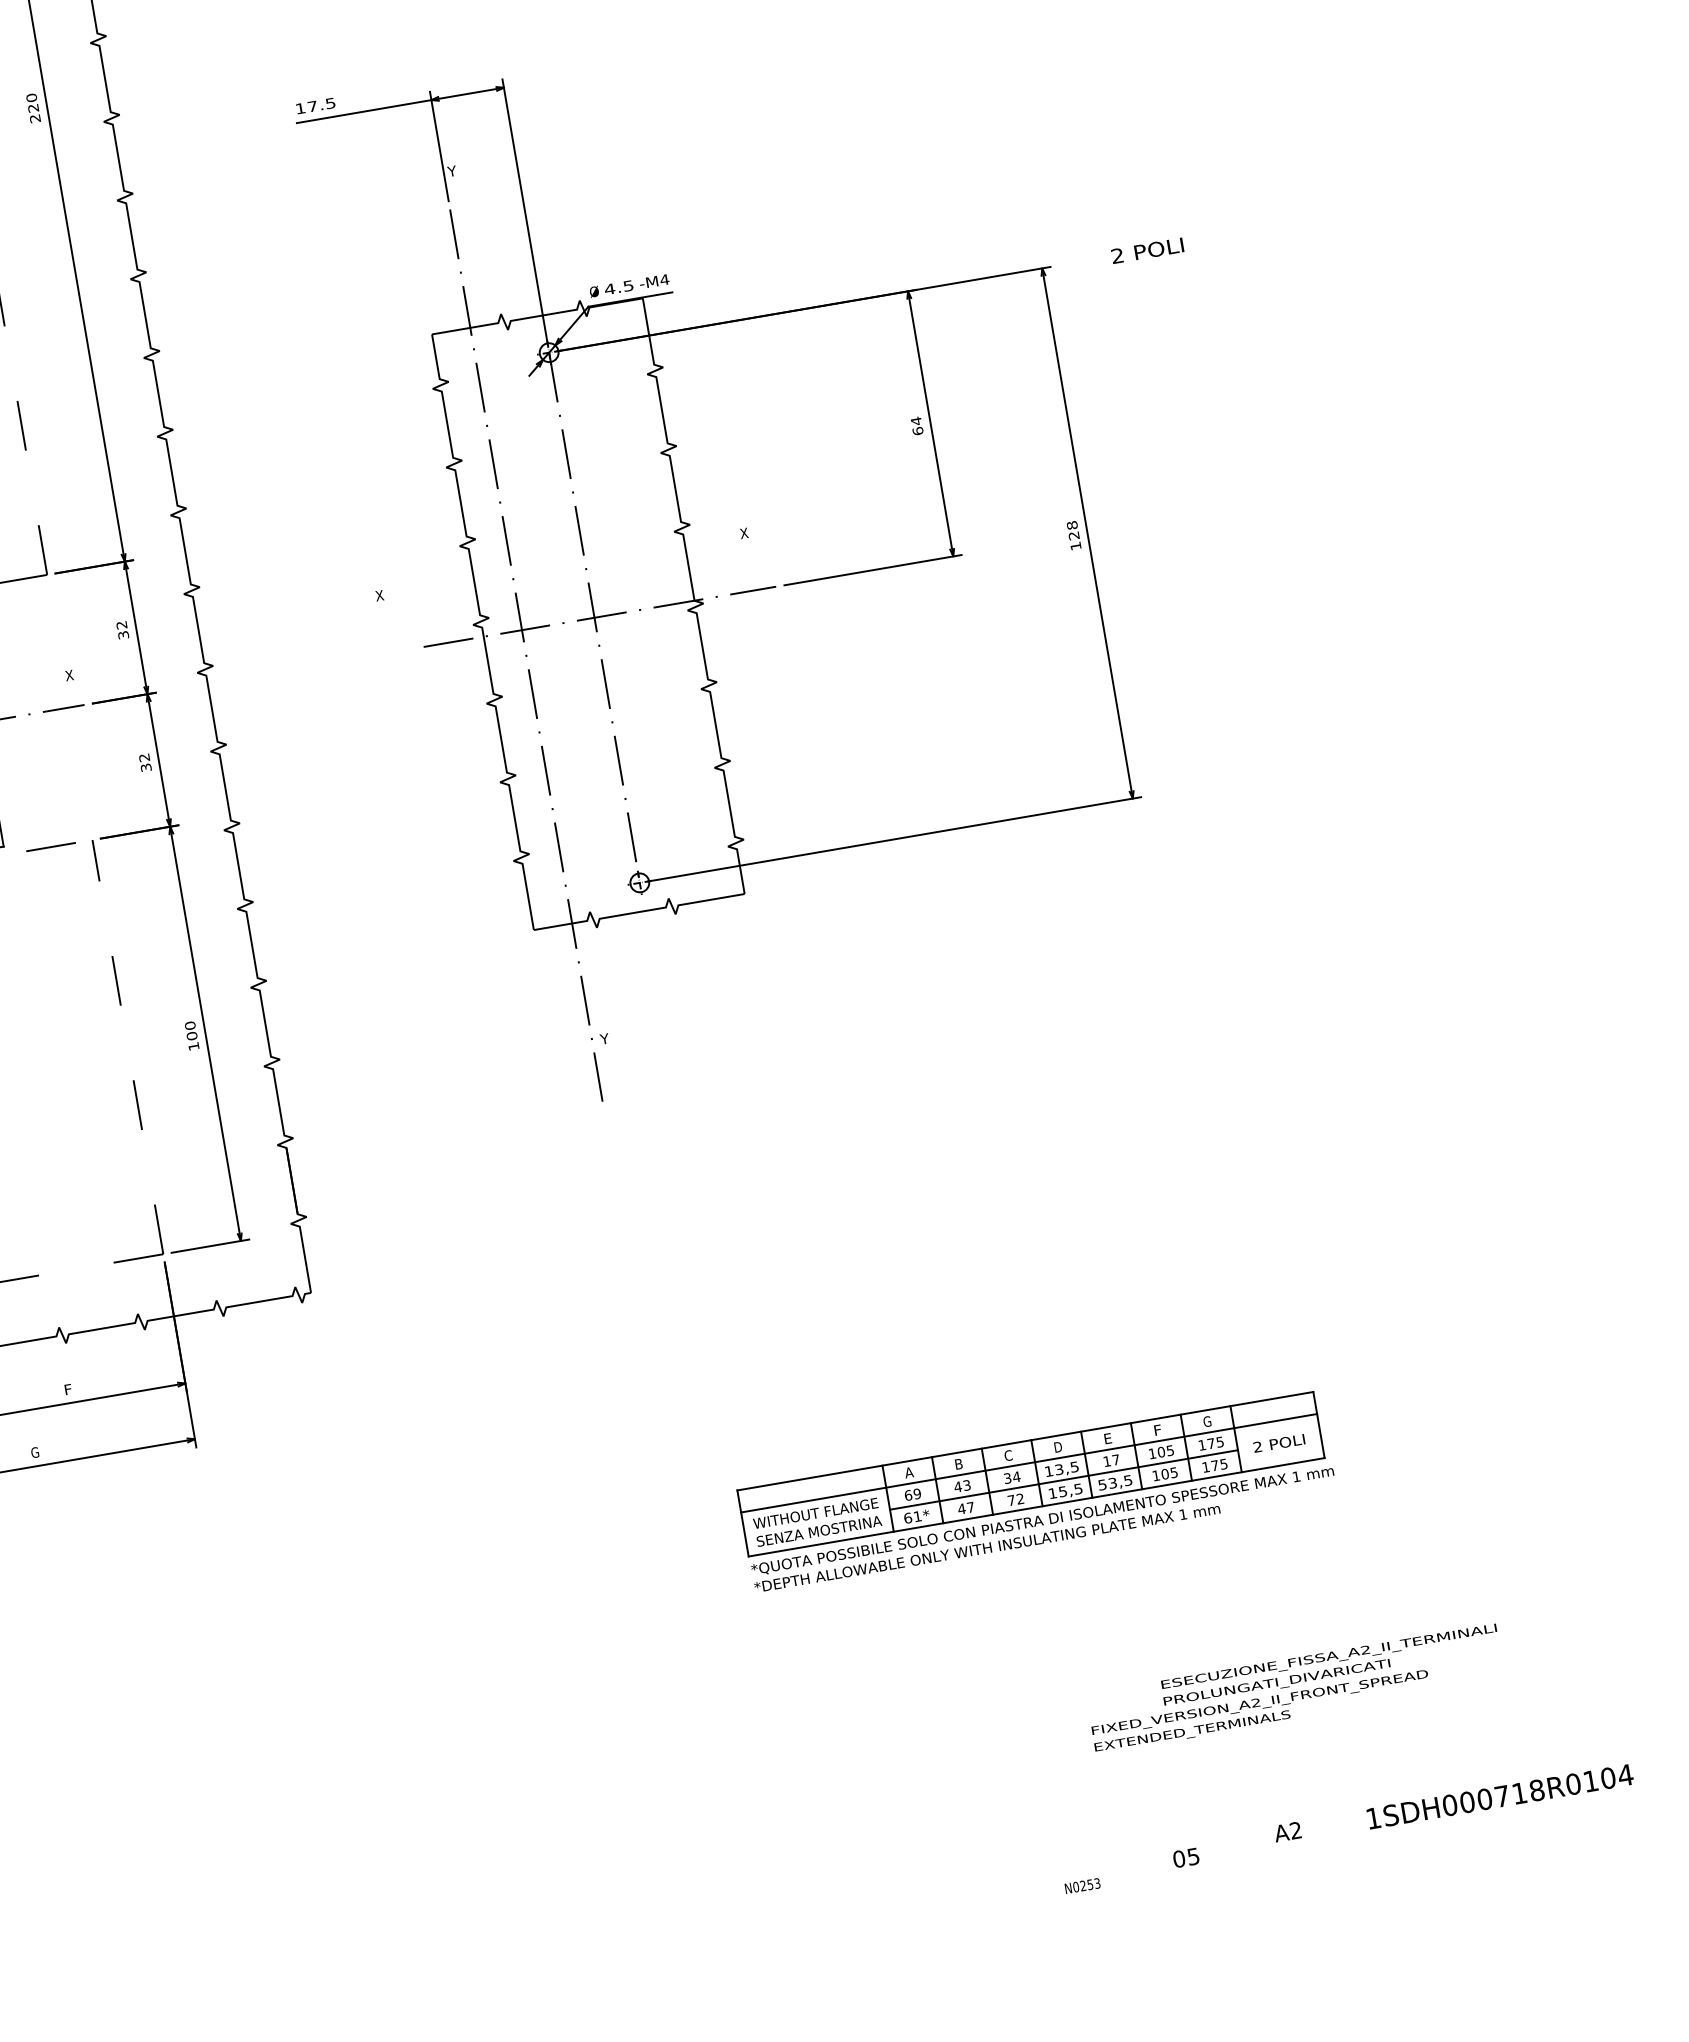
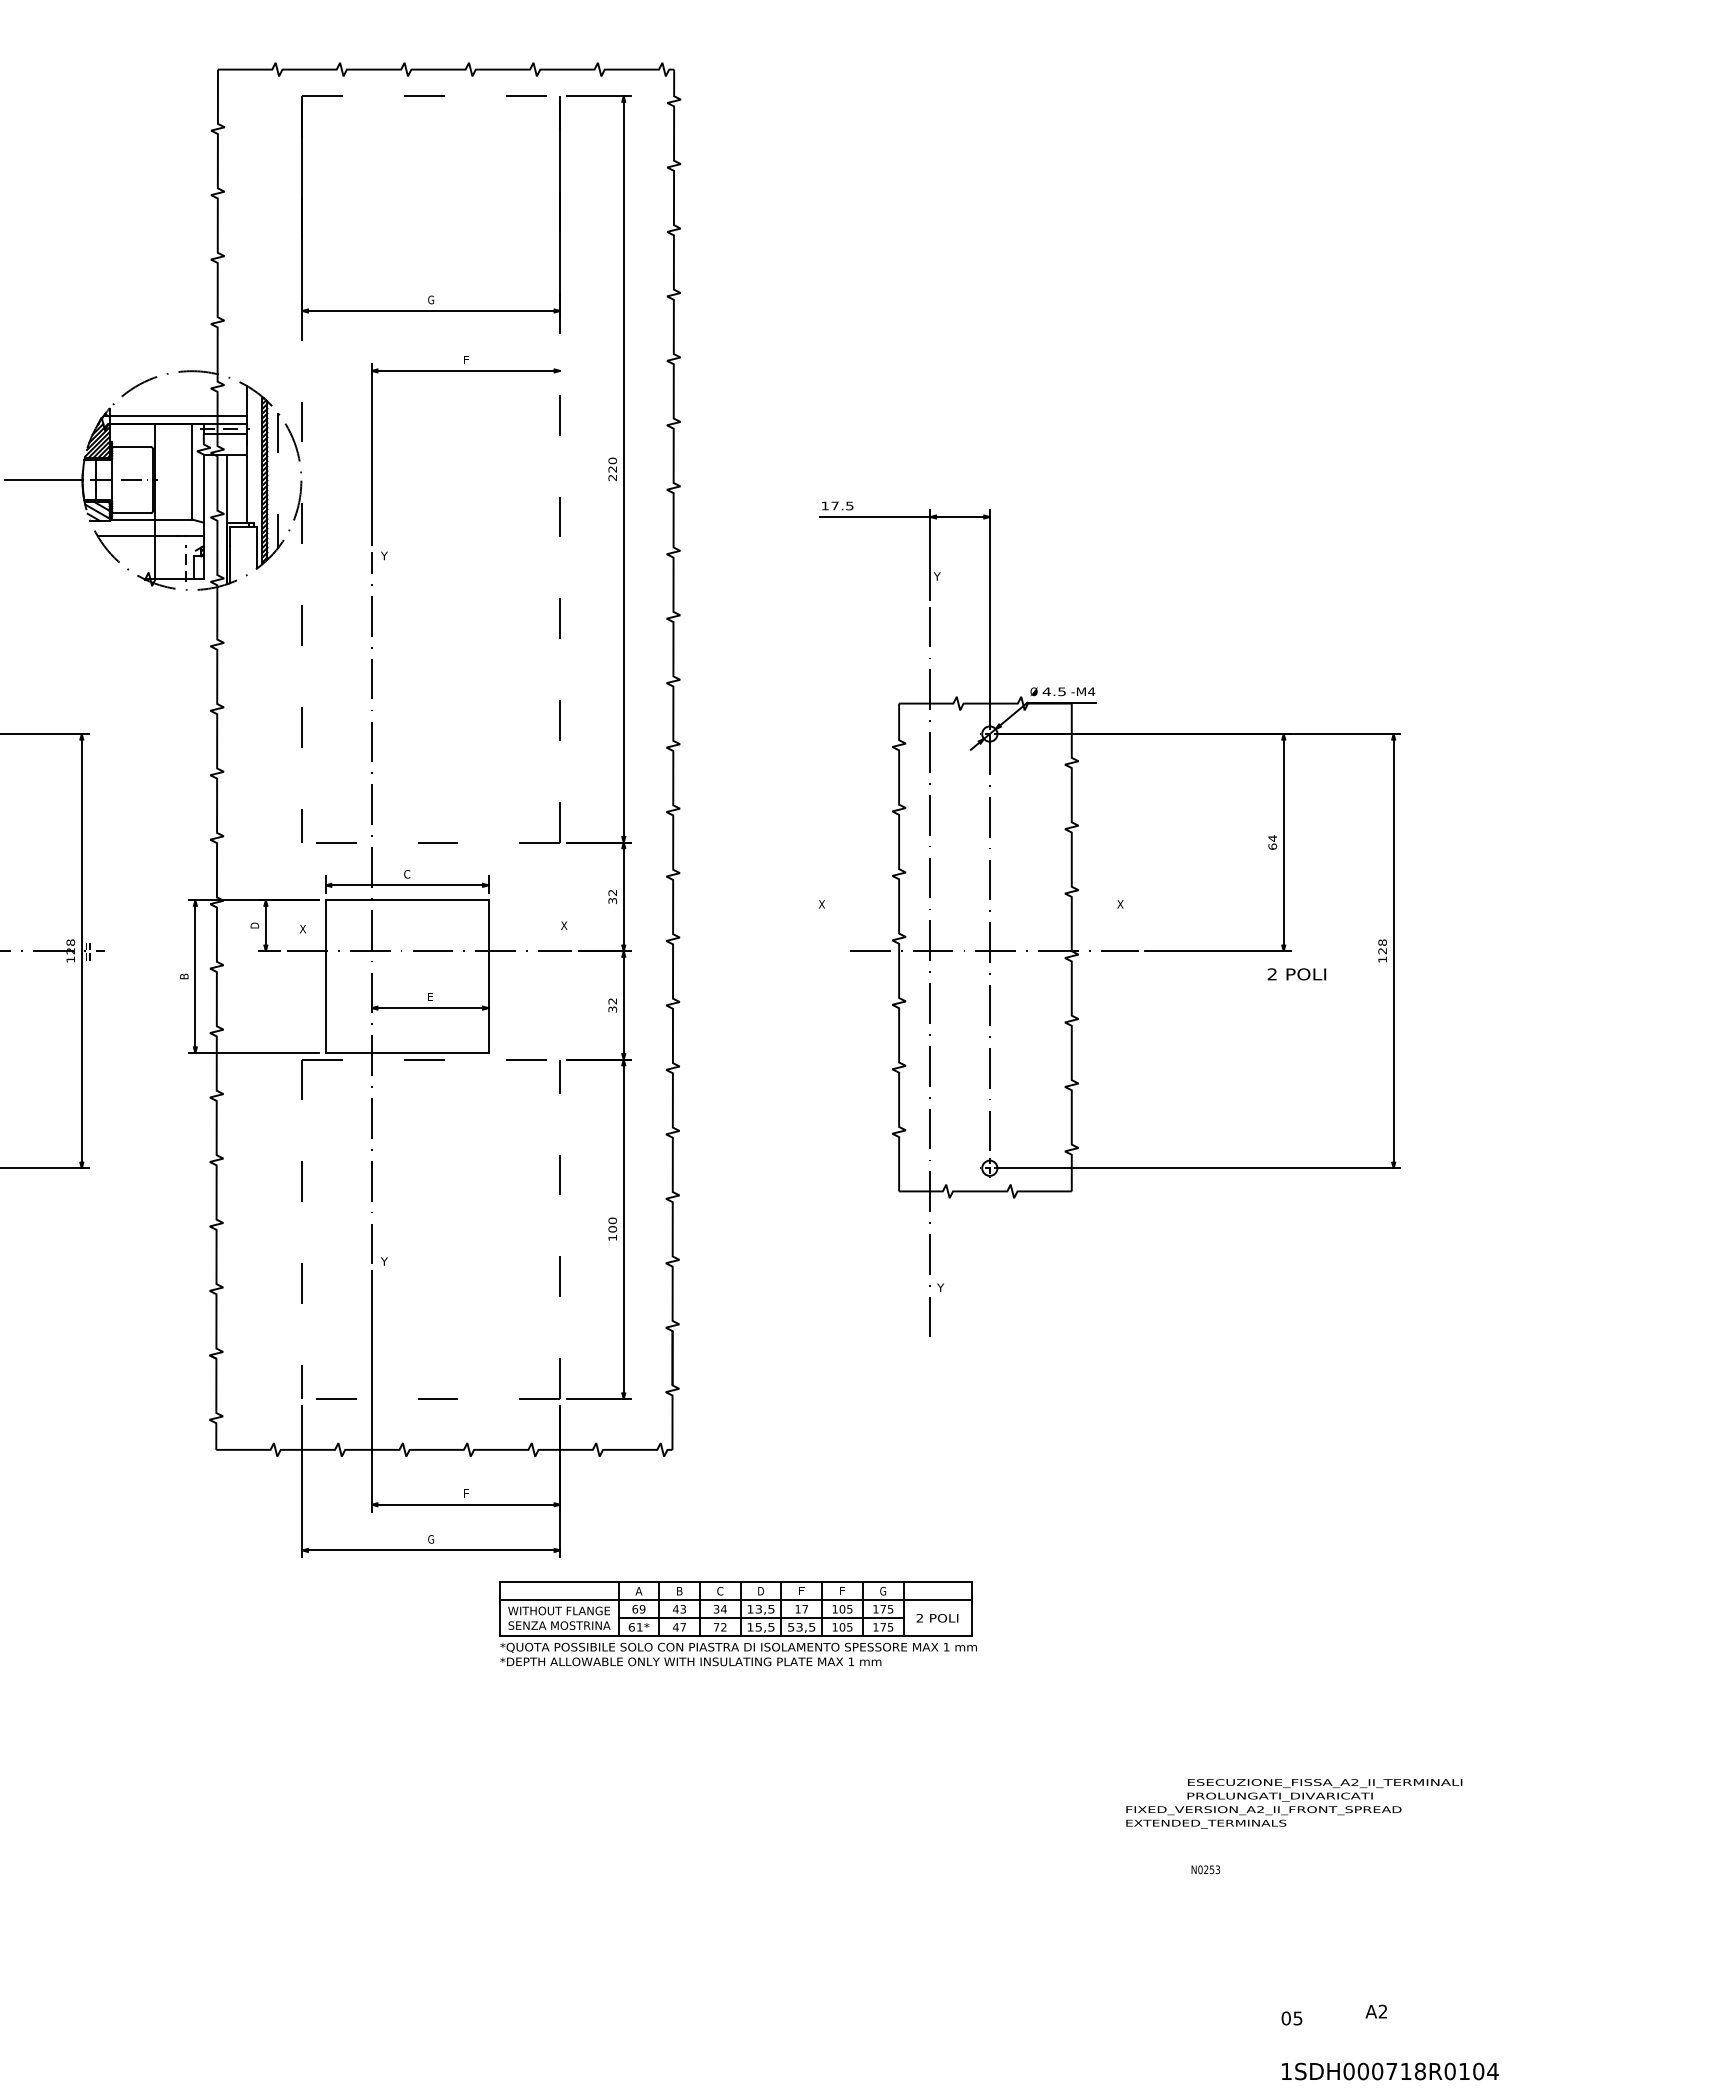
text: (1147, 251) -> (1296, 974), moved
part: (1036, 1491) -> (737, 1623), moved
text: (1296, 1688) -> (1294, 1803), moved
text: (1500, 1796) -> (1390, 2071), moved
text: (1082, 1885) -> (1205, 1869), moved

